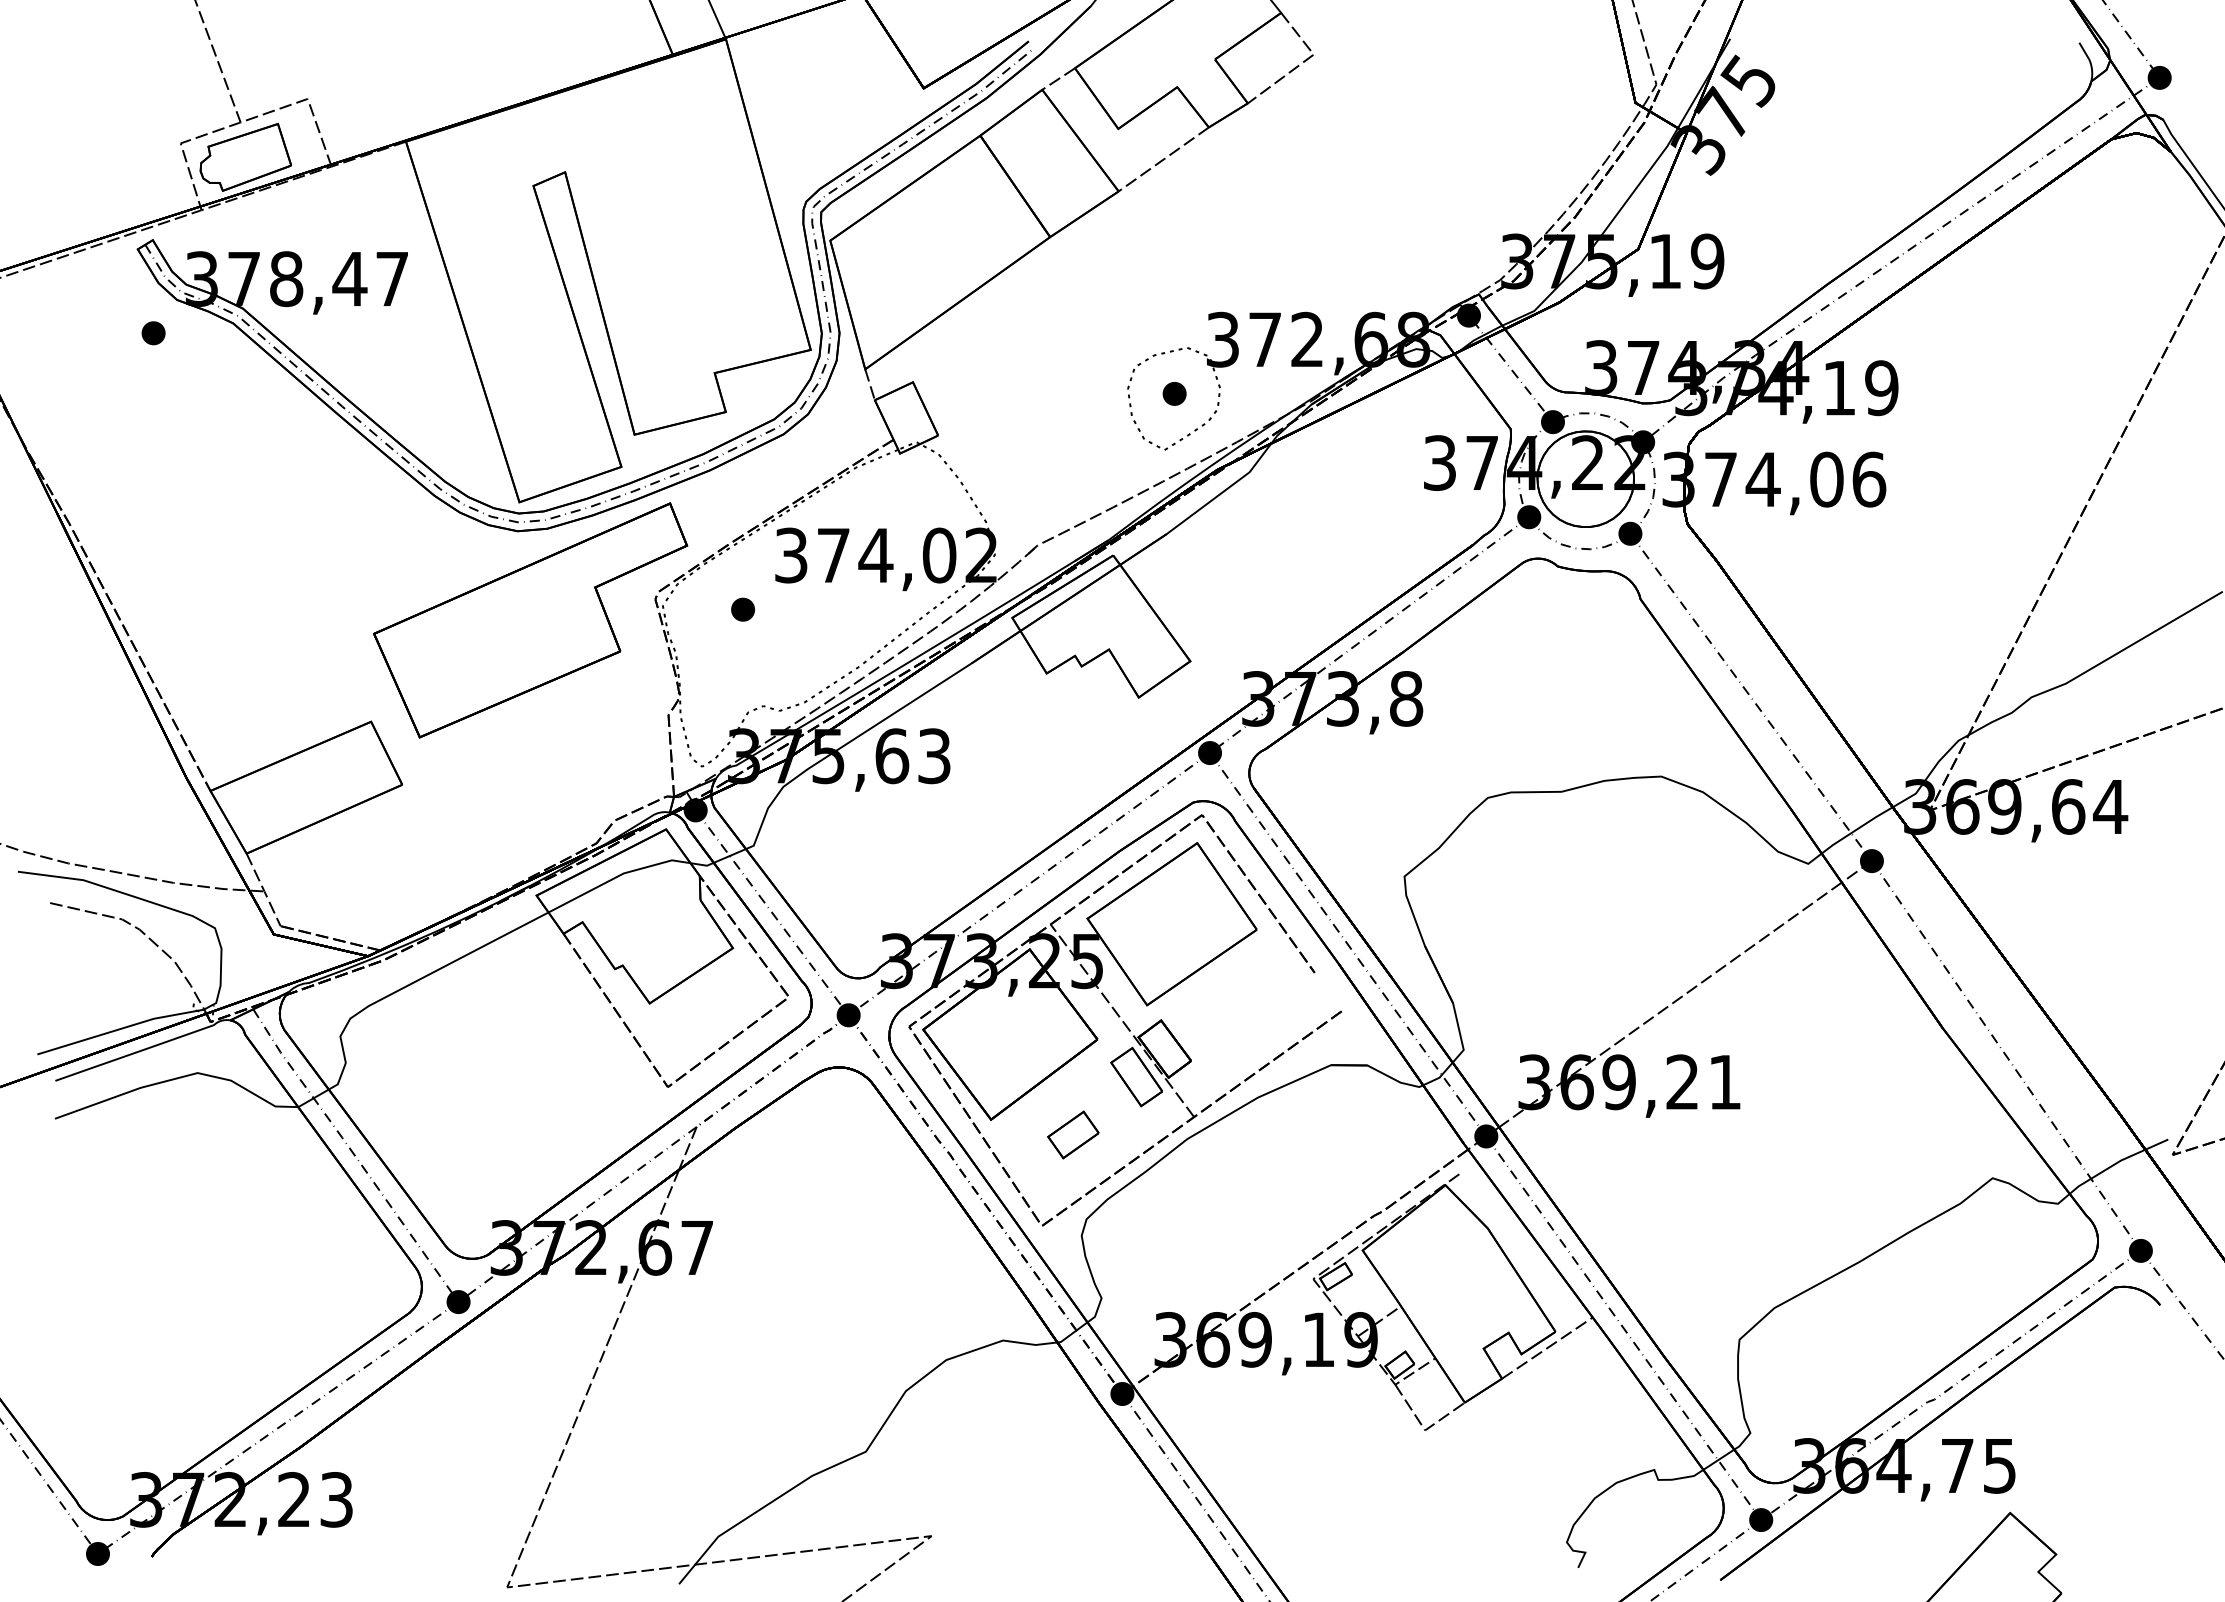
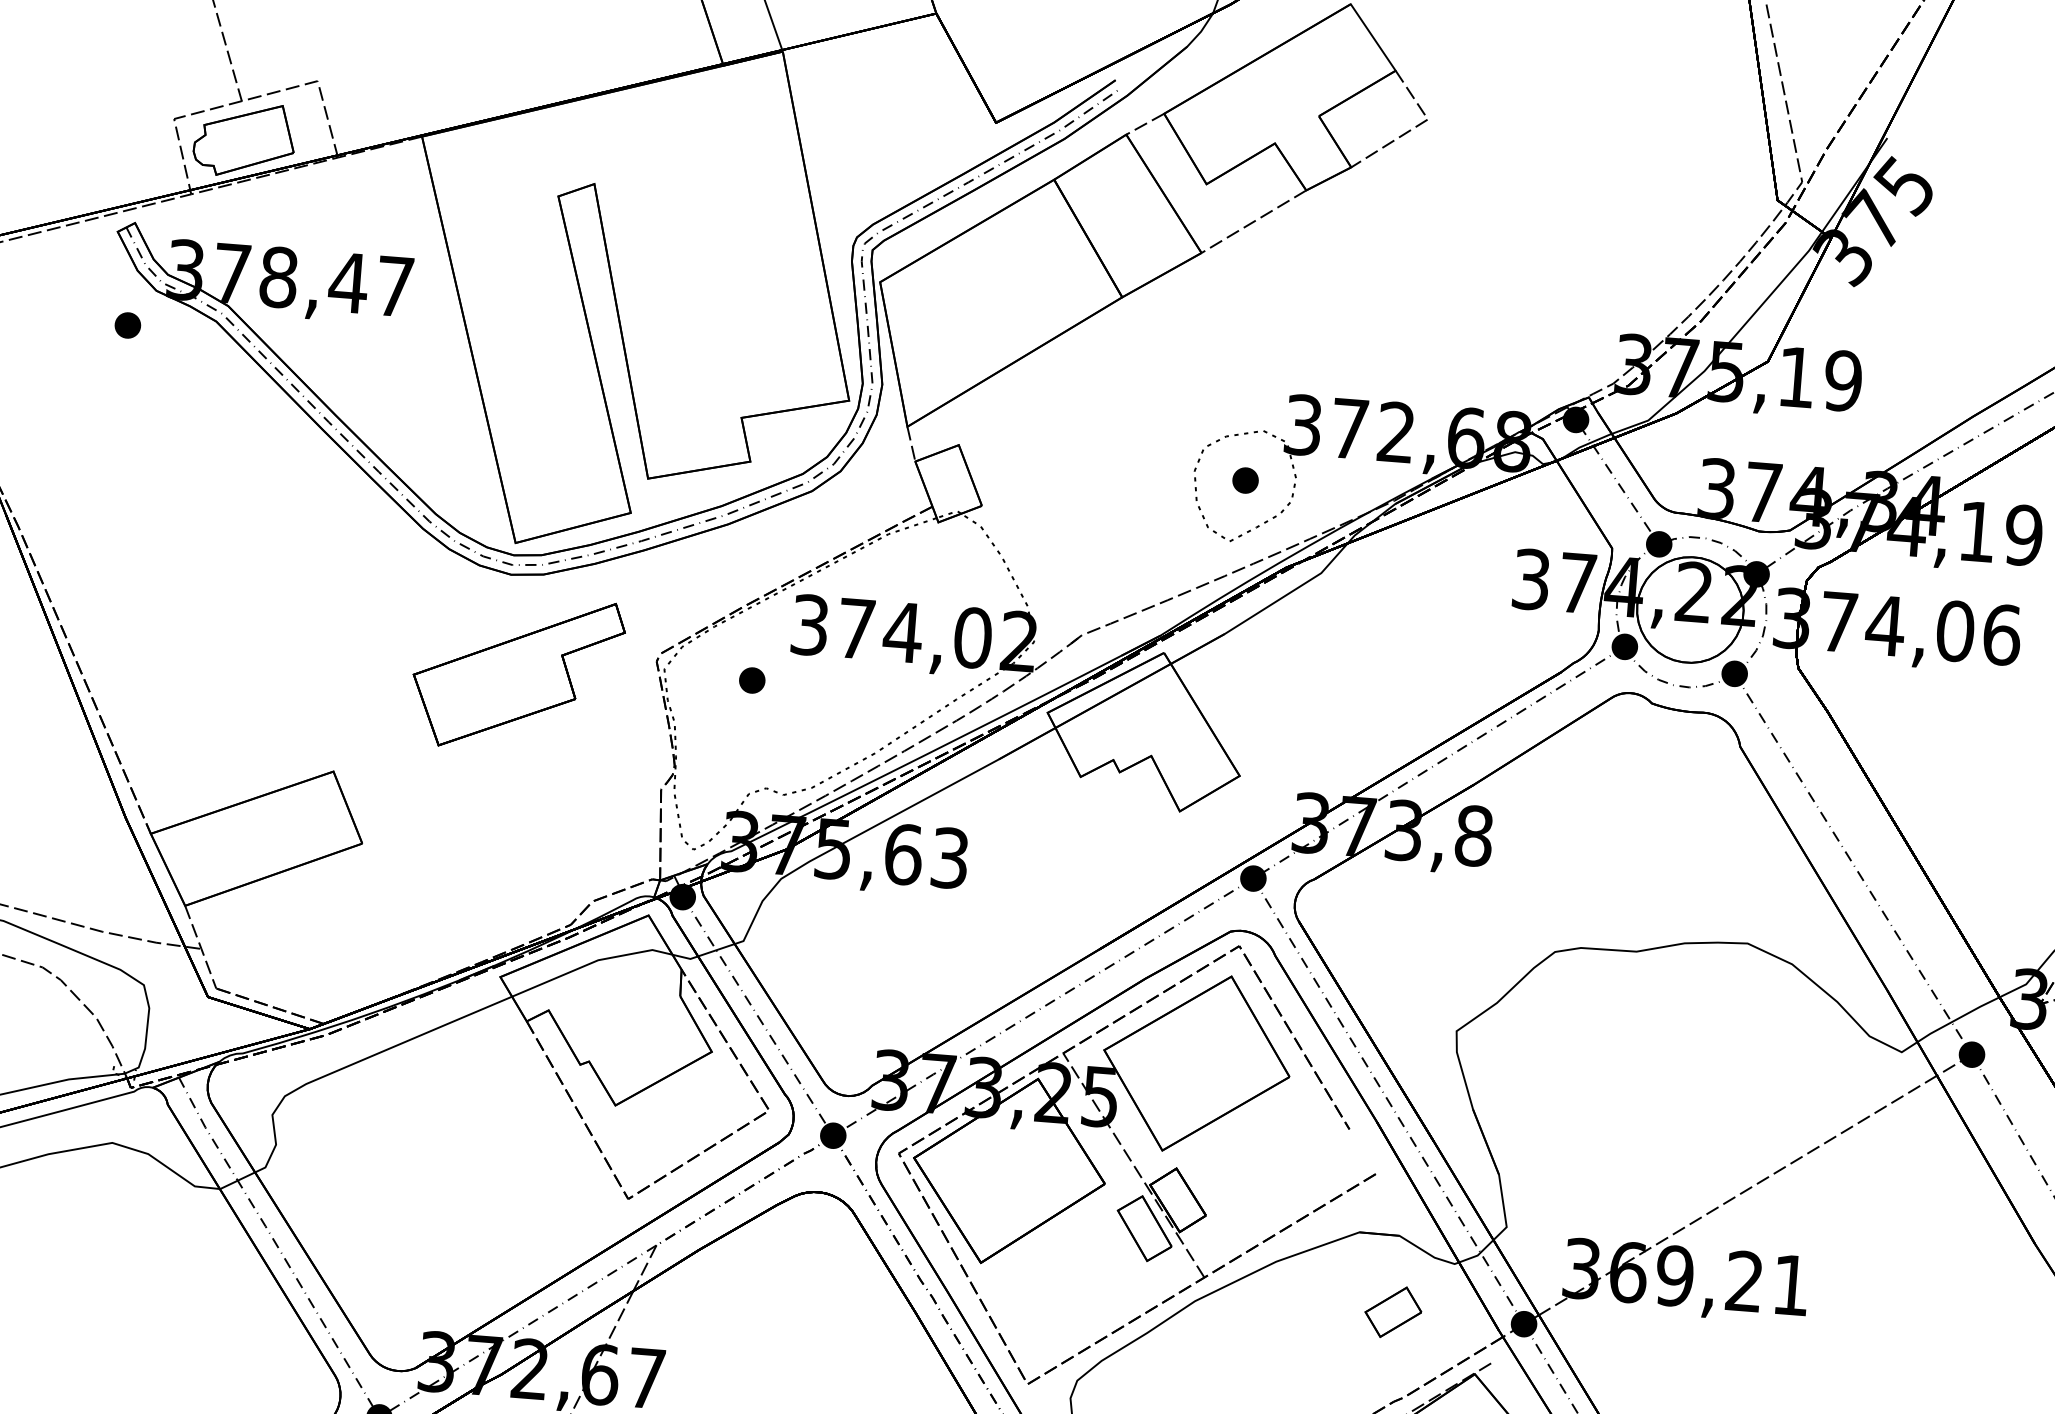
part: (530, 620) -> (517, 674), size x0.6
part: (1073, 1134) -> (1393, 1311), moved

